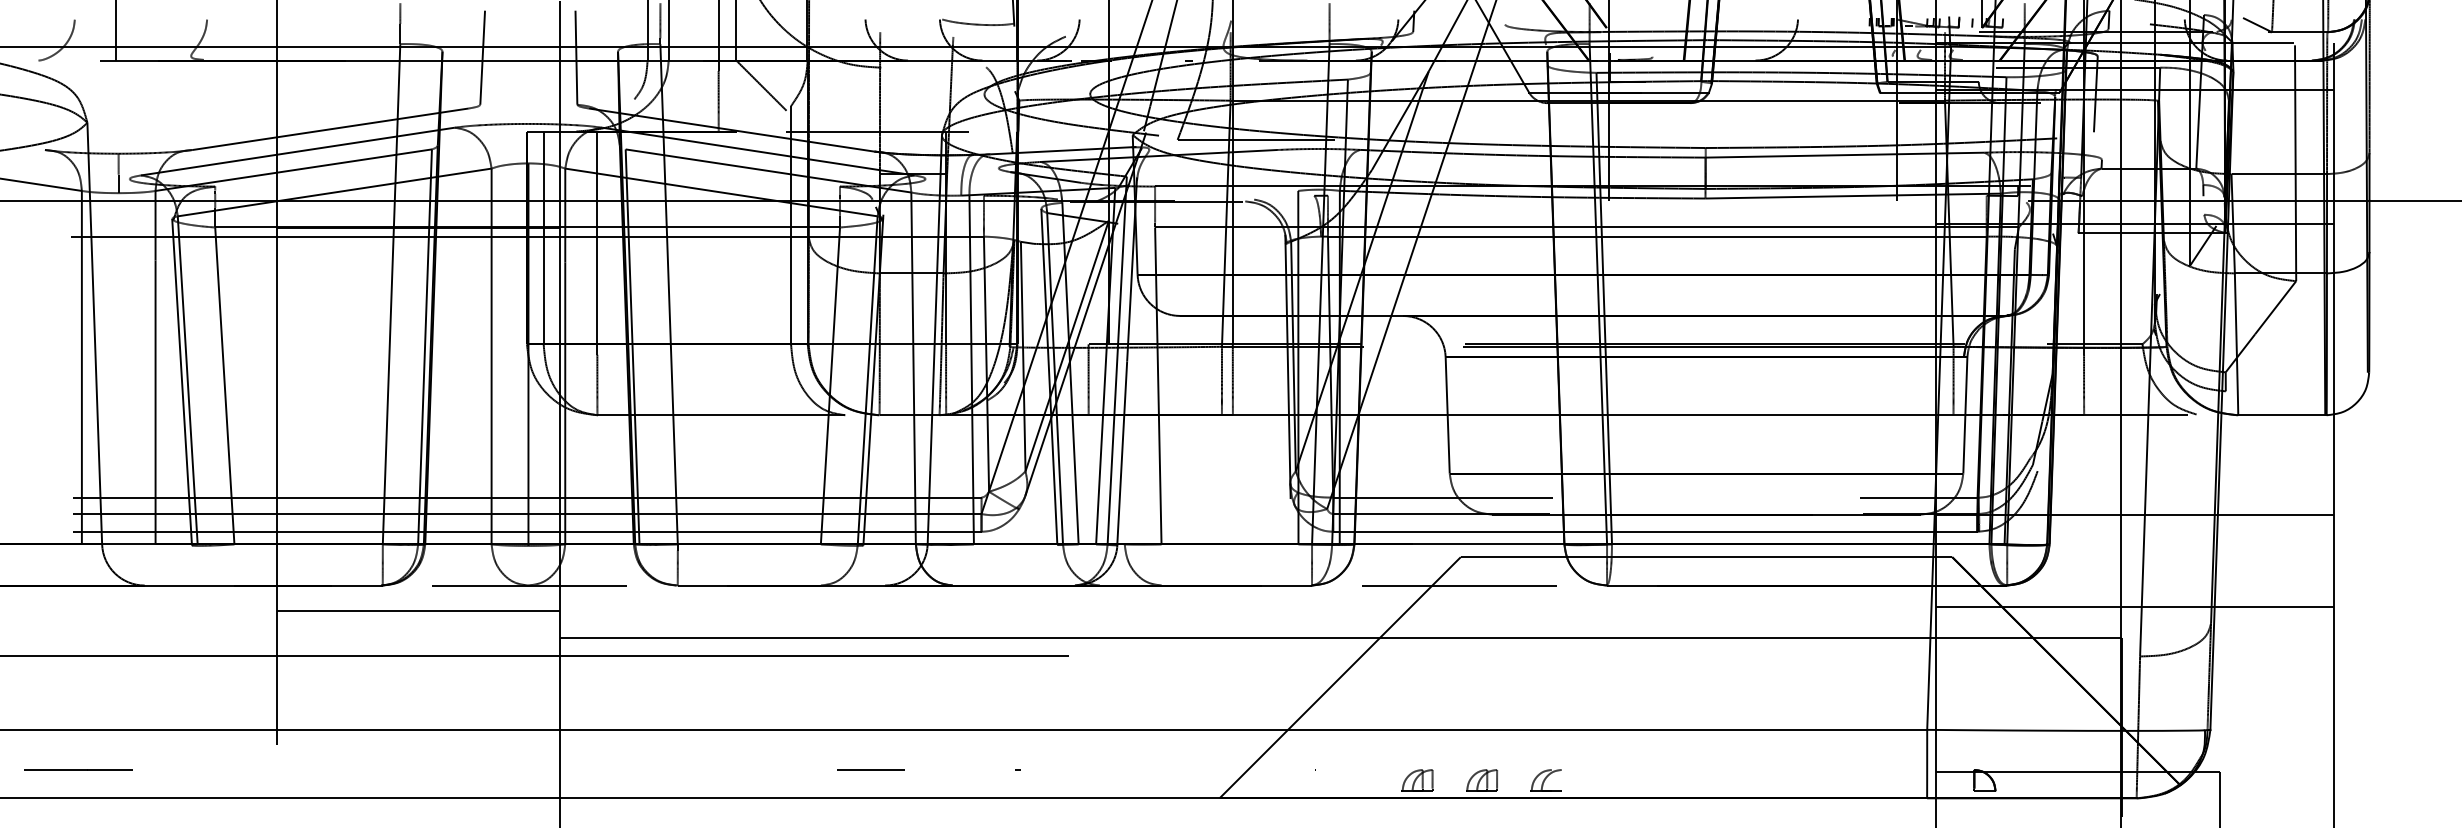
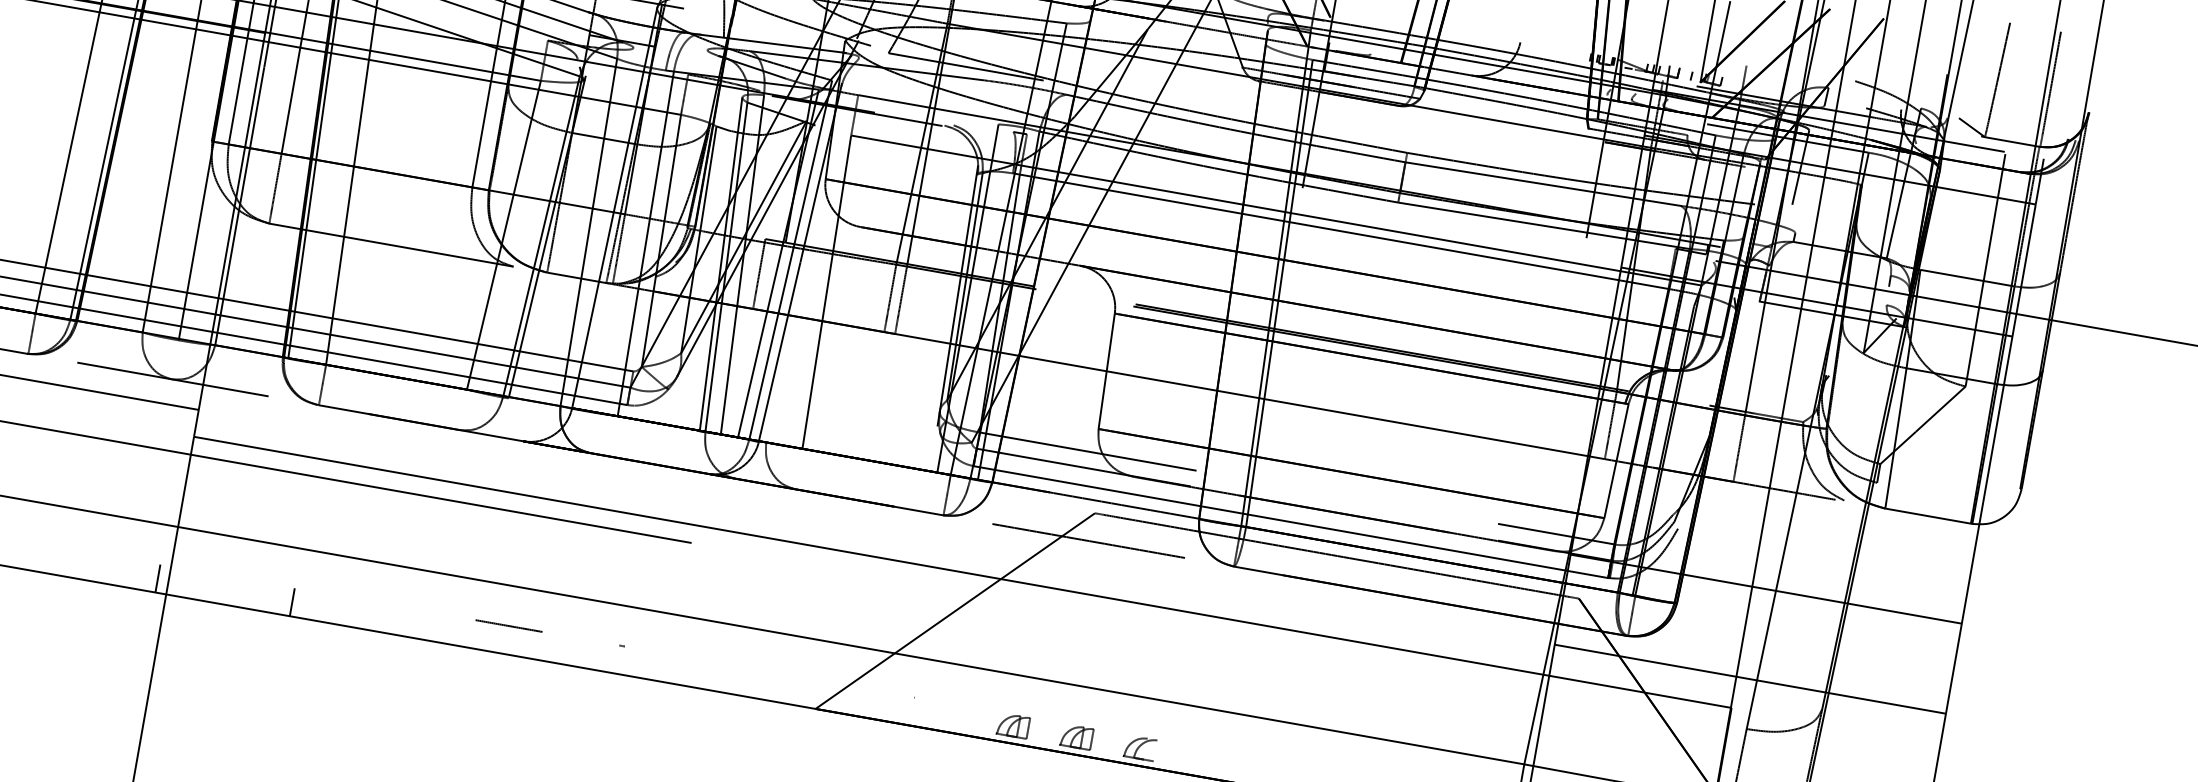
line: (870, 769) -> (508, 625), moved
line: (549, 783) -> (158, 577), added
line: (685, 783) -> (292, 601), added

